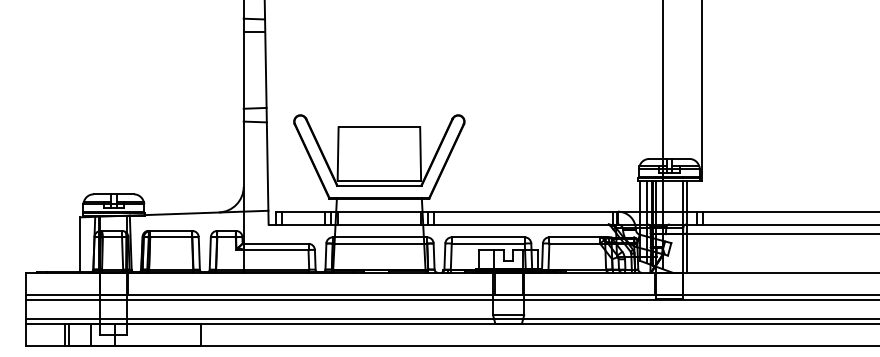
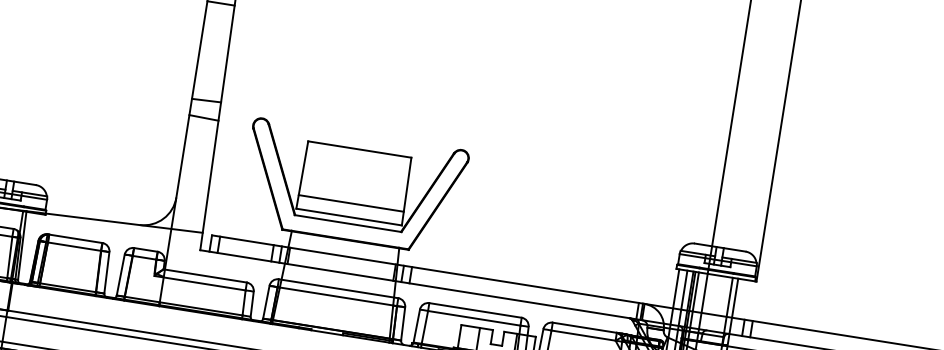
line: (378, 169) -> (350, 202), added

